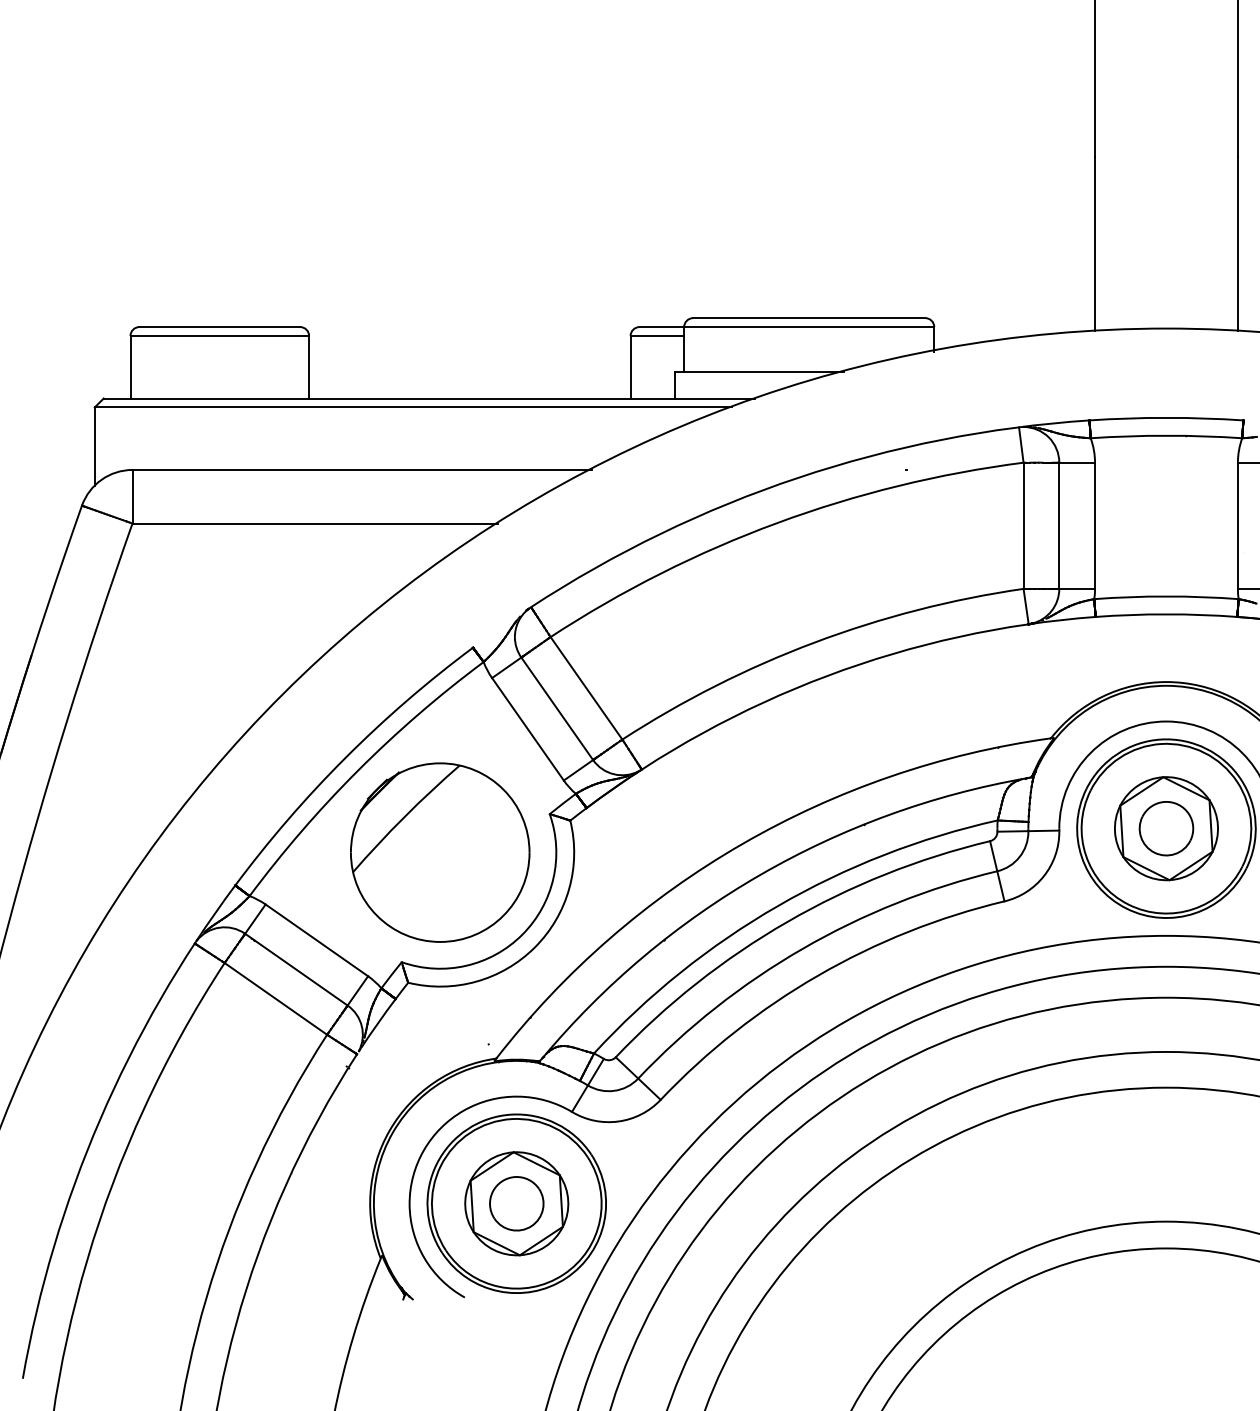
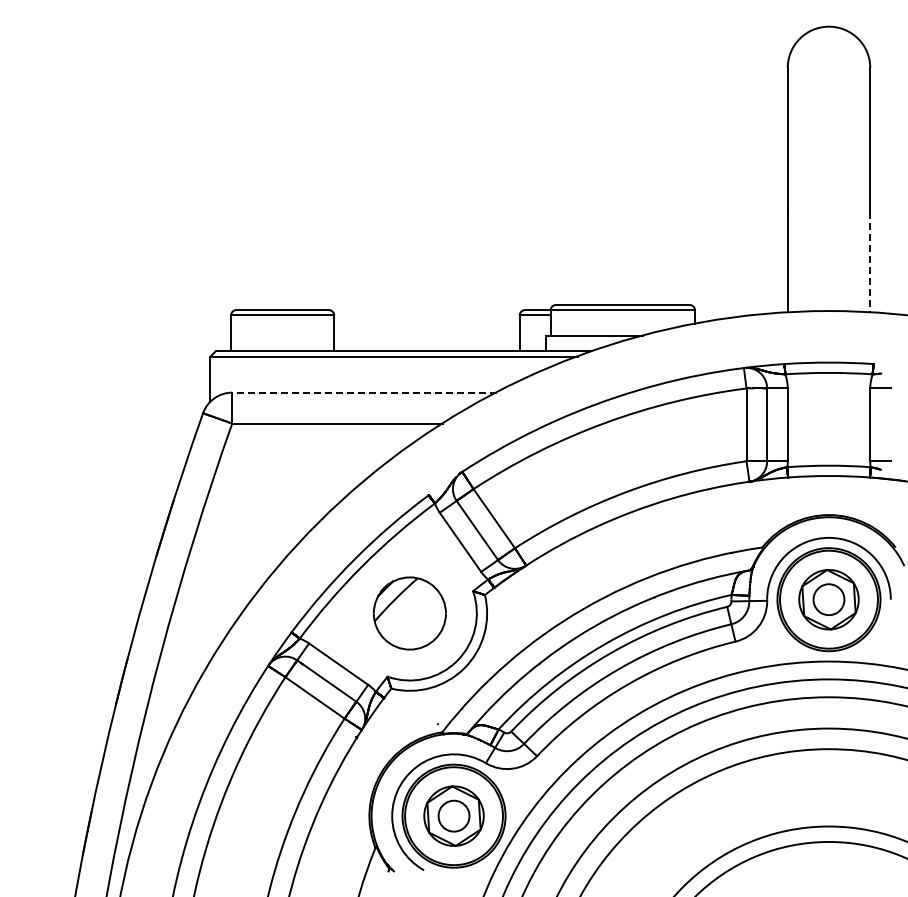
line: (1238, 244) -> (870, 262), solid -> dashed
line: (361, 469) -> (364, 392), solid -> dashed
part: (439, 852) -> (409, 613), size x0.7

